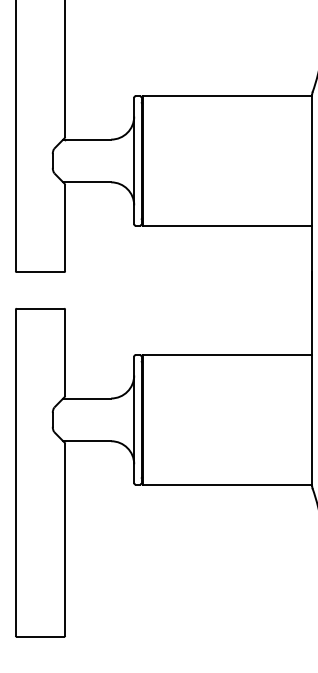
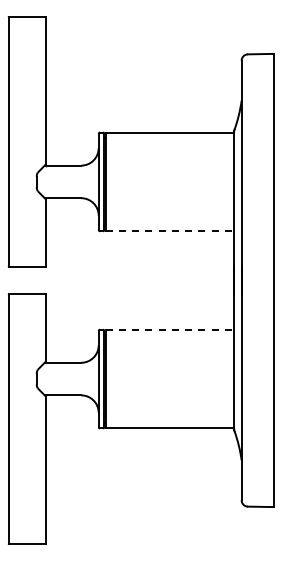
line: (228, 226) -> (170, 231), solid -> dashed
line: (228, 354) -> (170, 329), solid -> dashed

